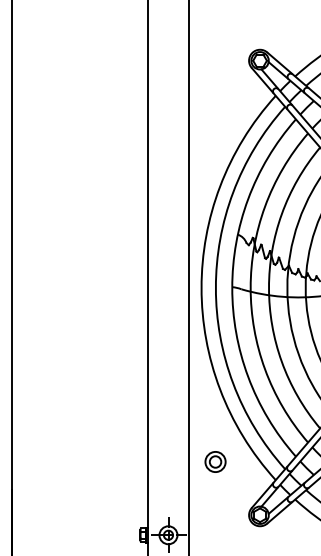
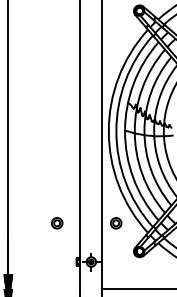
part: (104, 462) -> (57, 223), added

